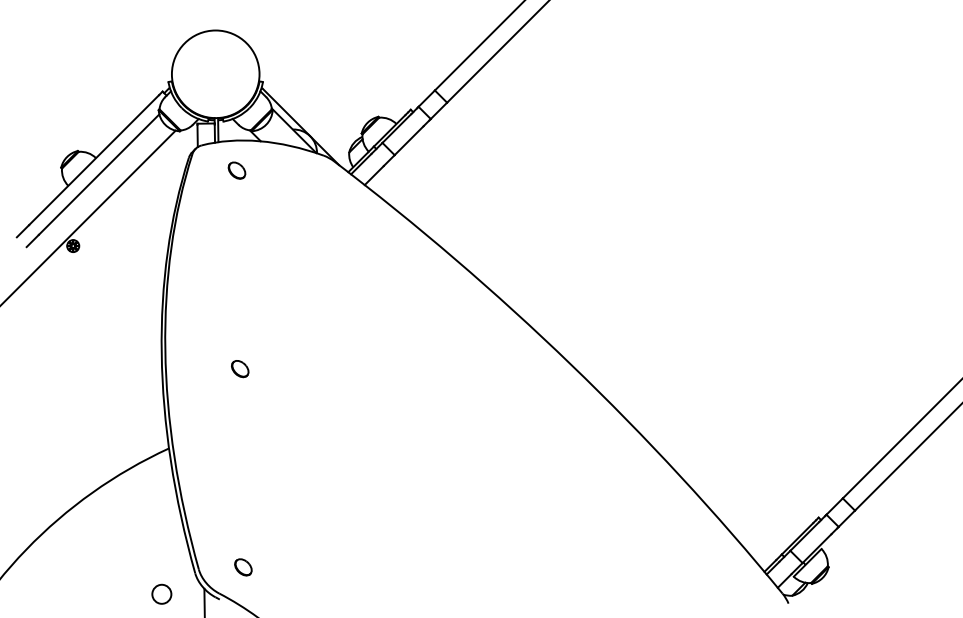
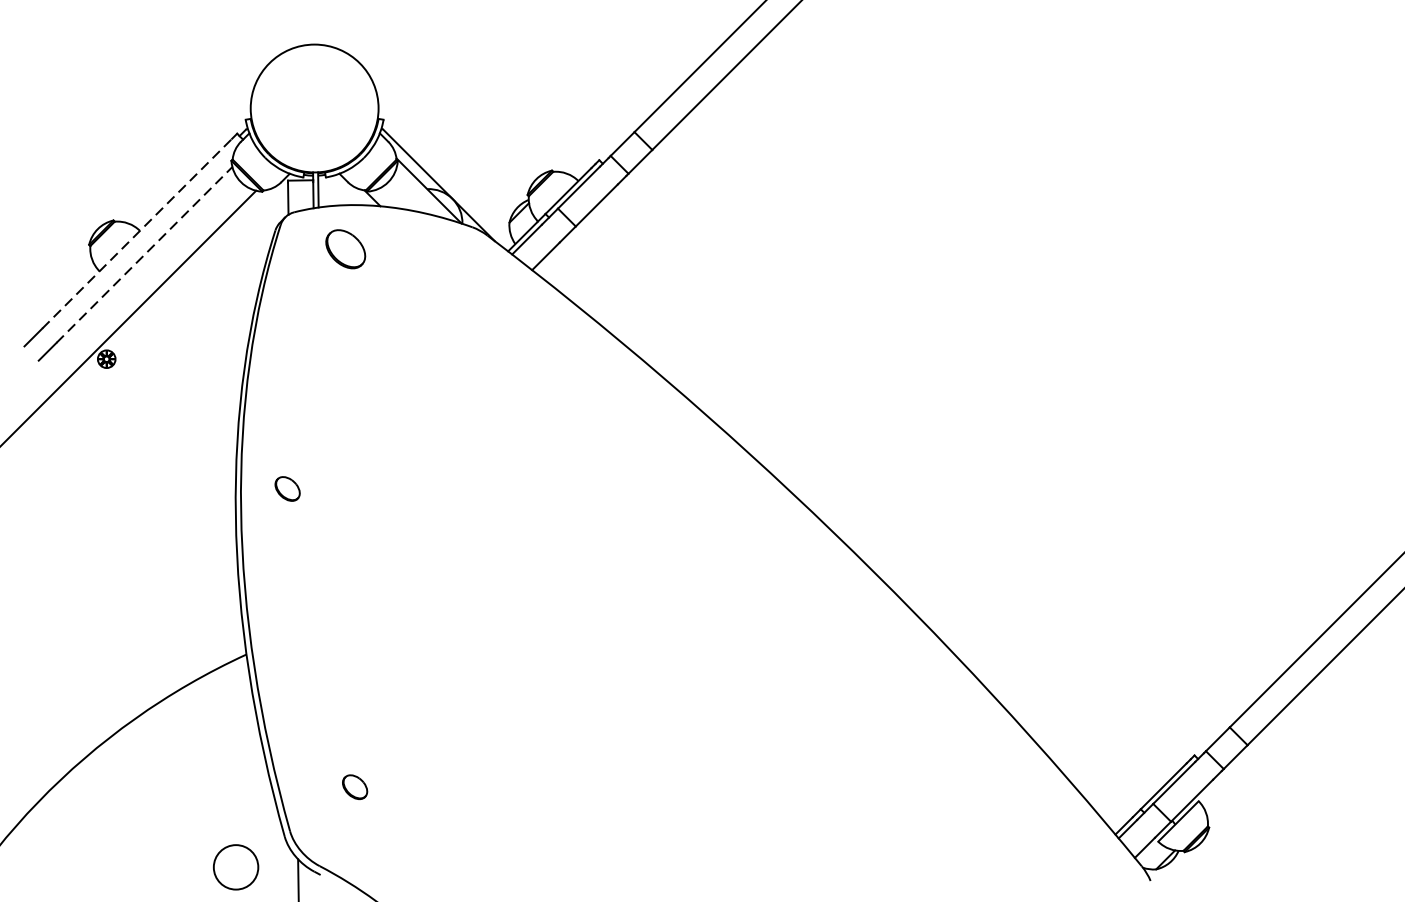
line: (94, 160) -> (137, 234), solid -> dashed
part: (236, 170) -> (344, 248), size x1.6
line: (99, 174) -> (145, 254), solid -> dashed
part: (240, 369) -> (288, 489), moved
part: (243, 567) -> (355, 787), moved
circle: (161, 593) -> (235, 866), size x1.6

